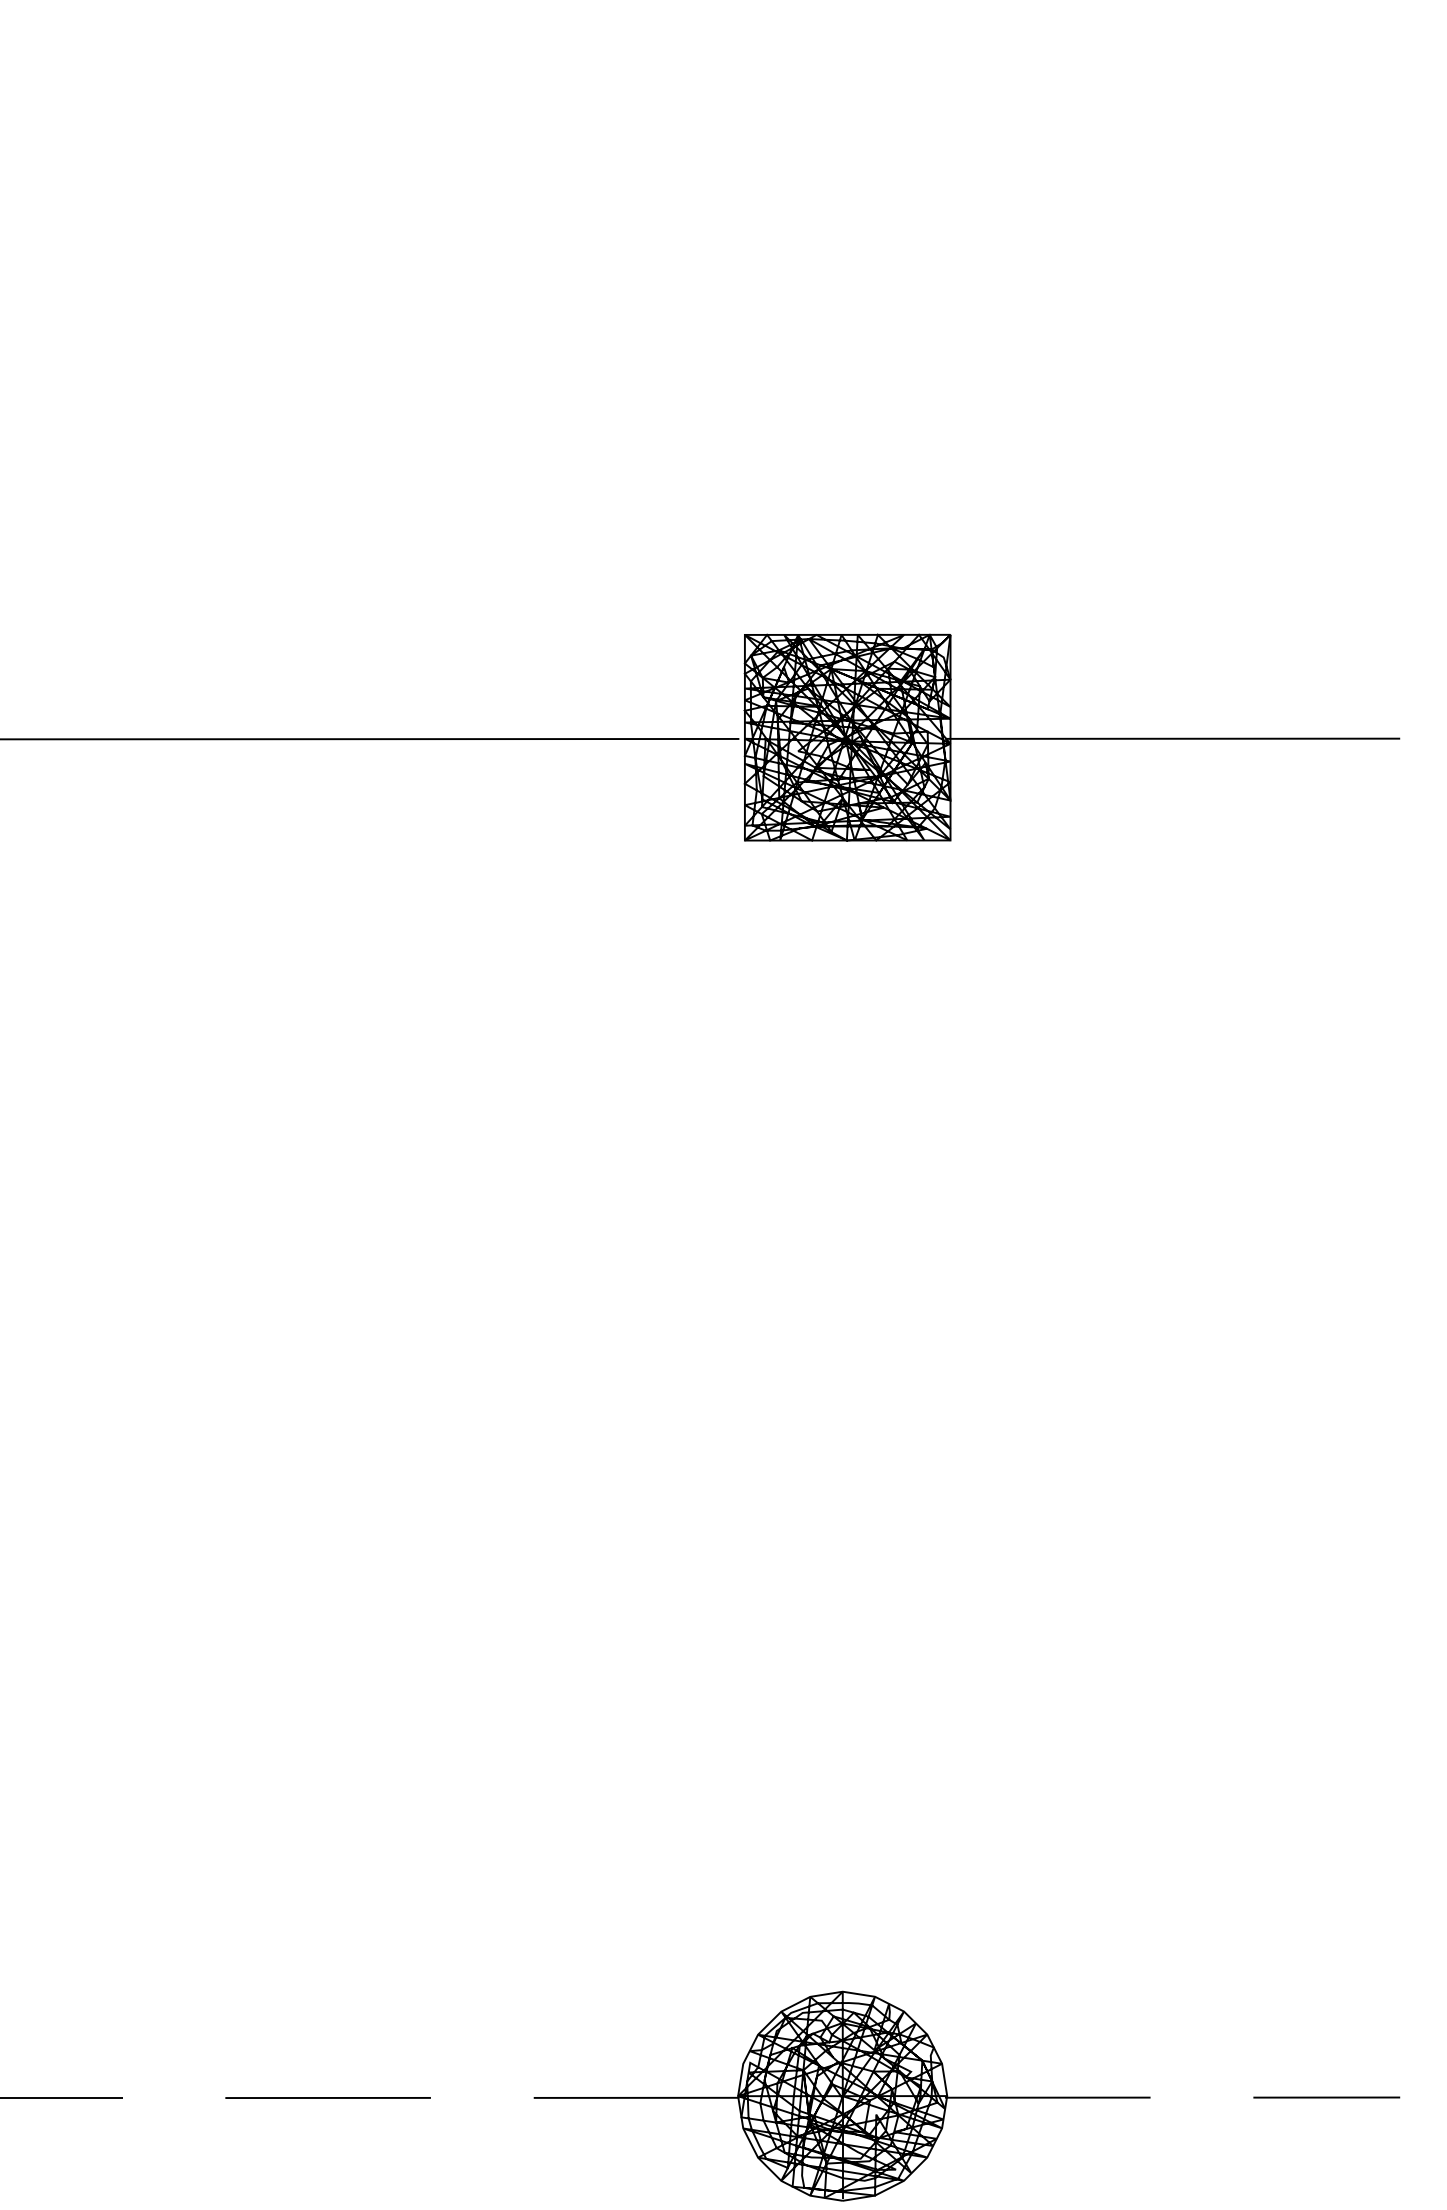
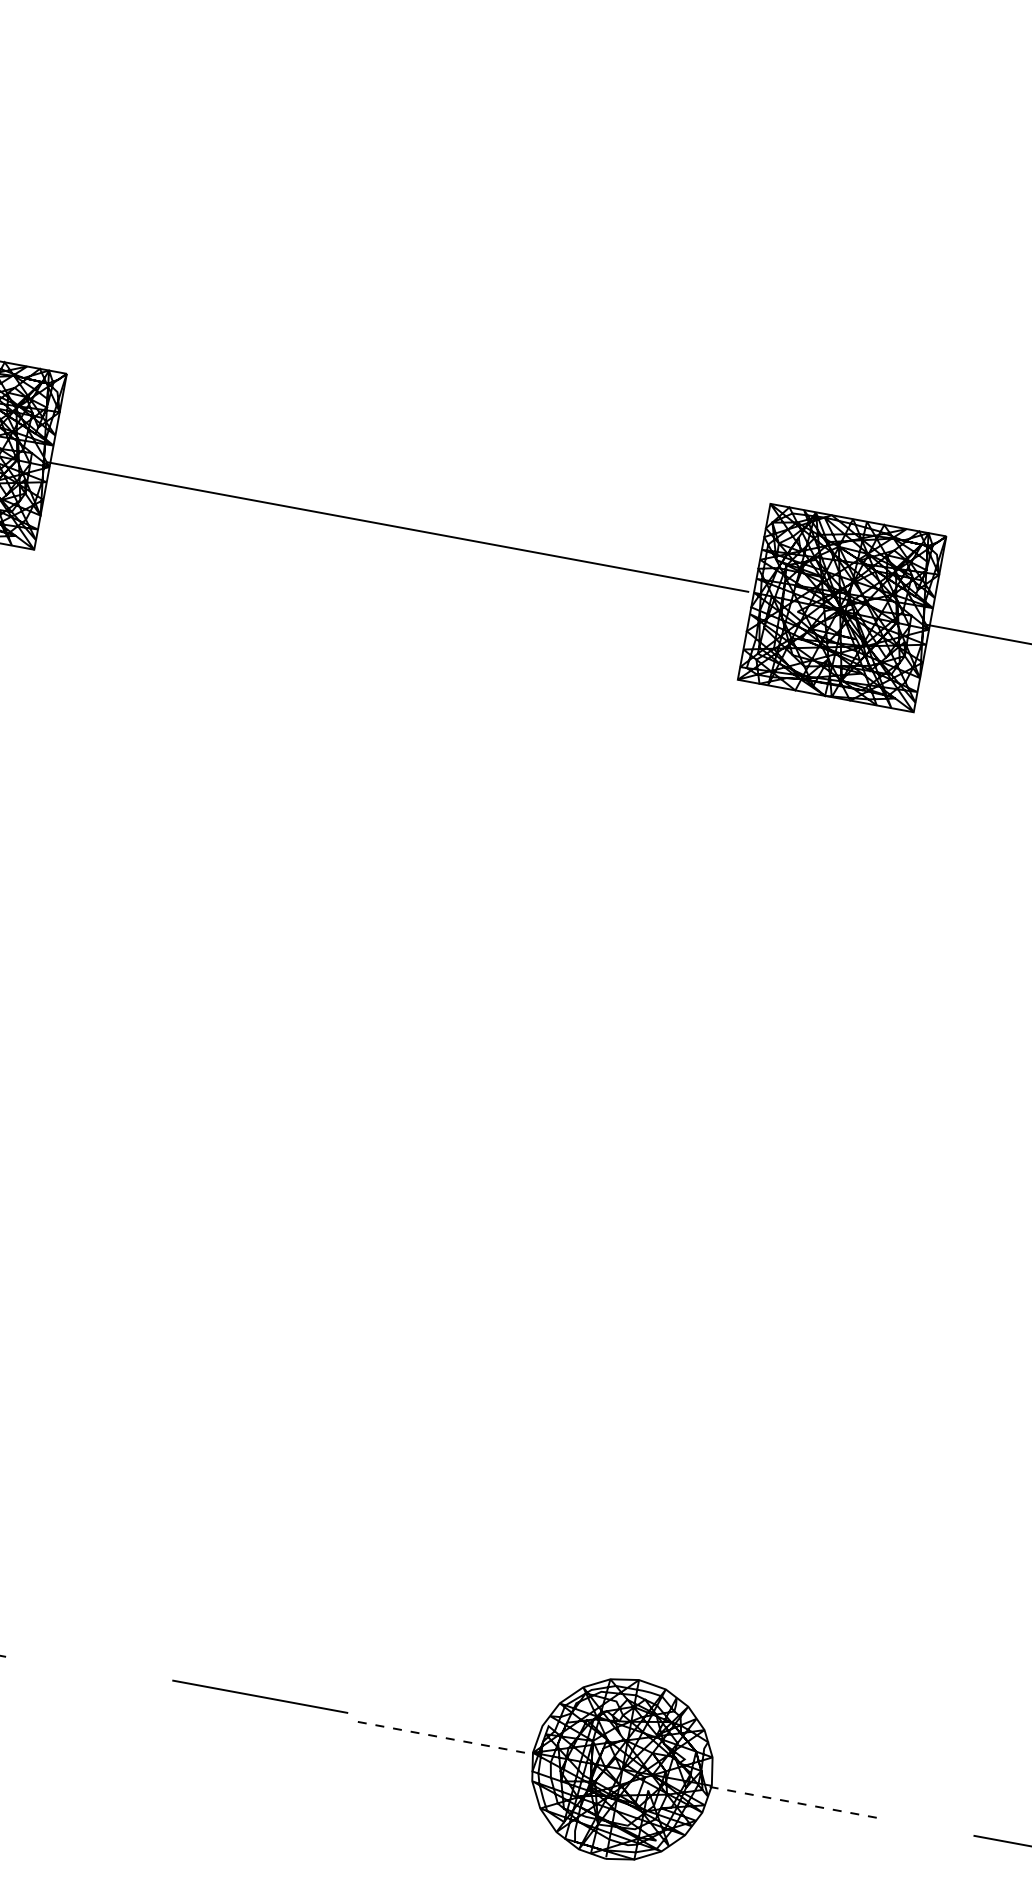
line: (327, 2097) -> (259, 1696), moved
line: (636, 2097) -> (445, 1737), solid -> dashed
line: (1047, 2097) -> (797, 1802), solid -> dashed

